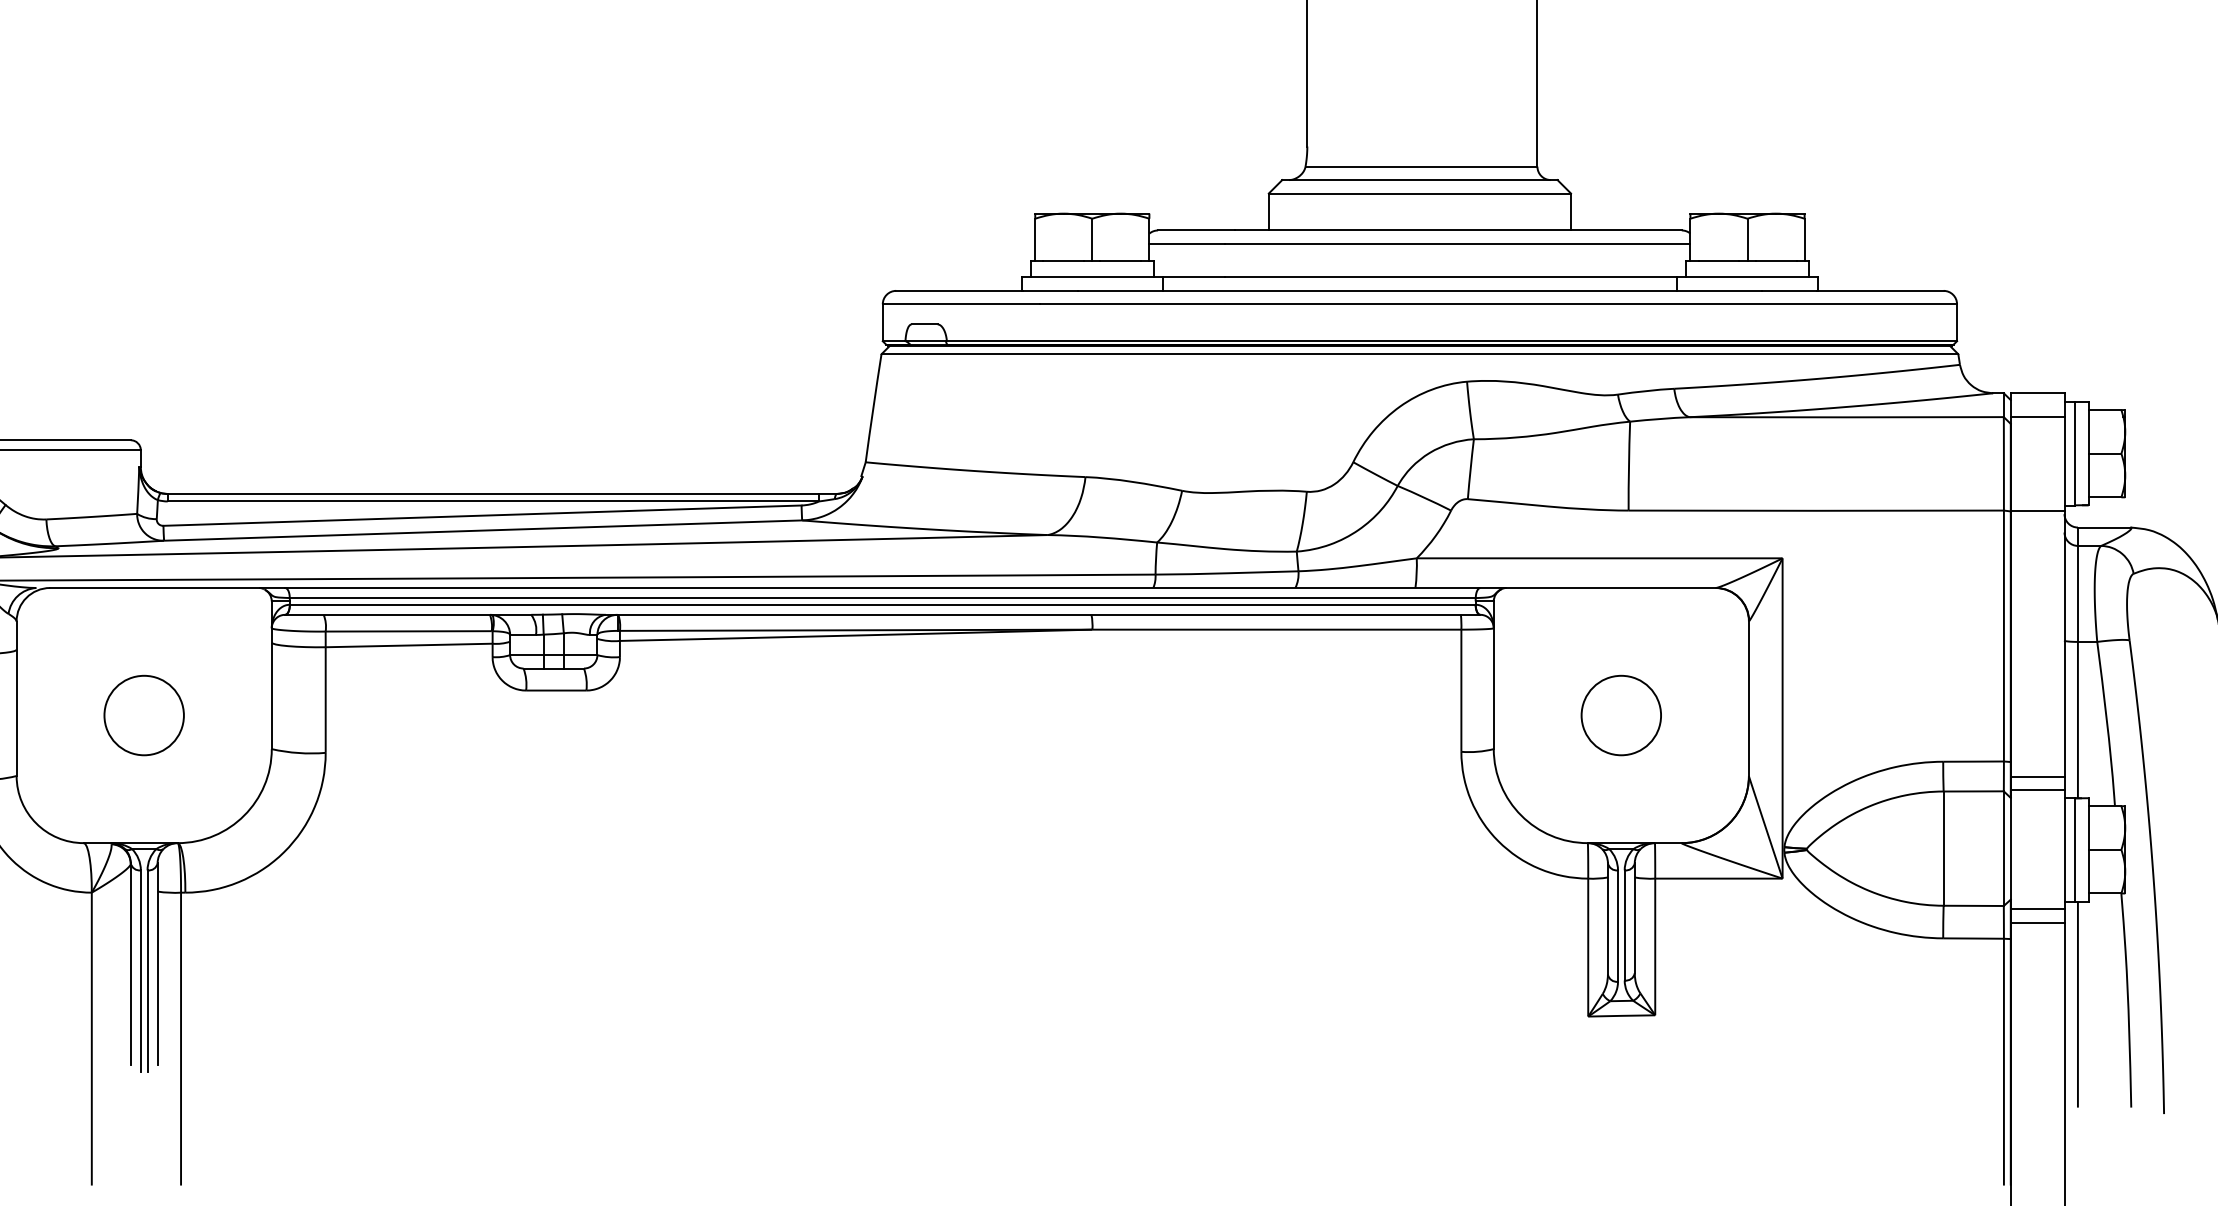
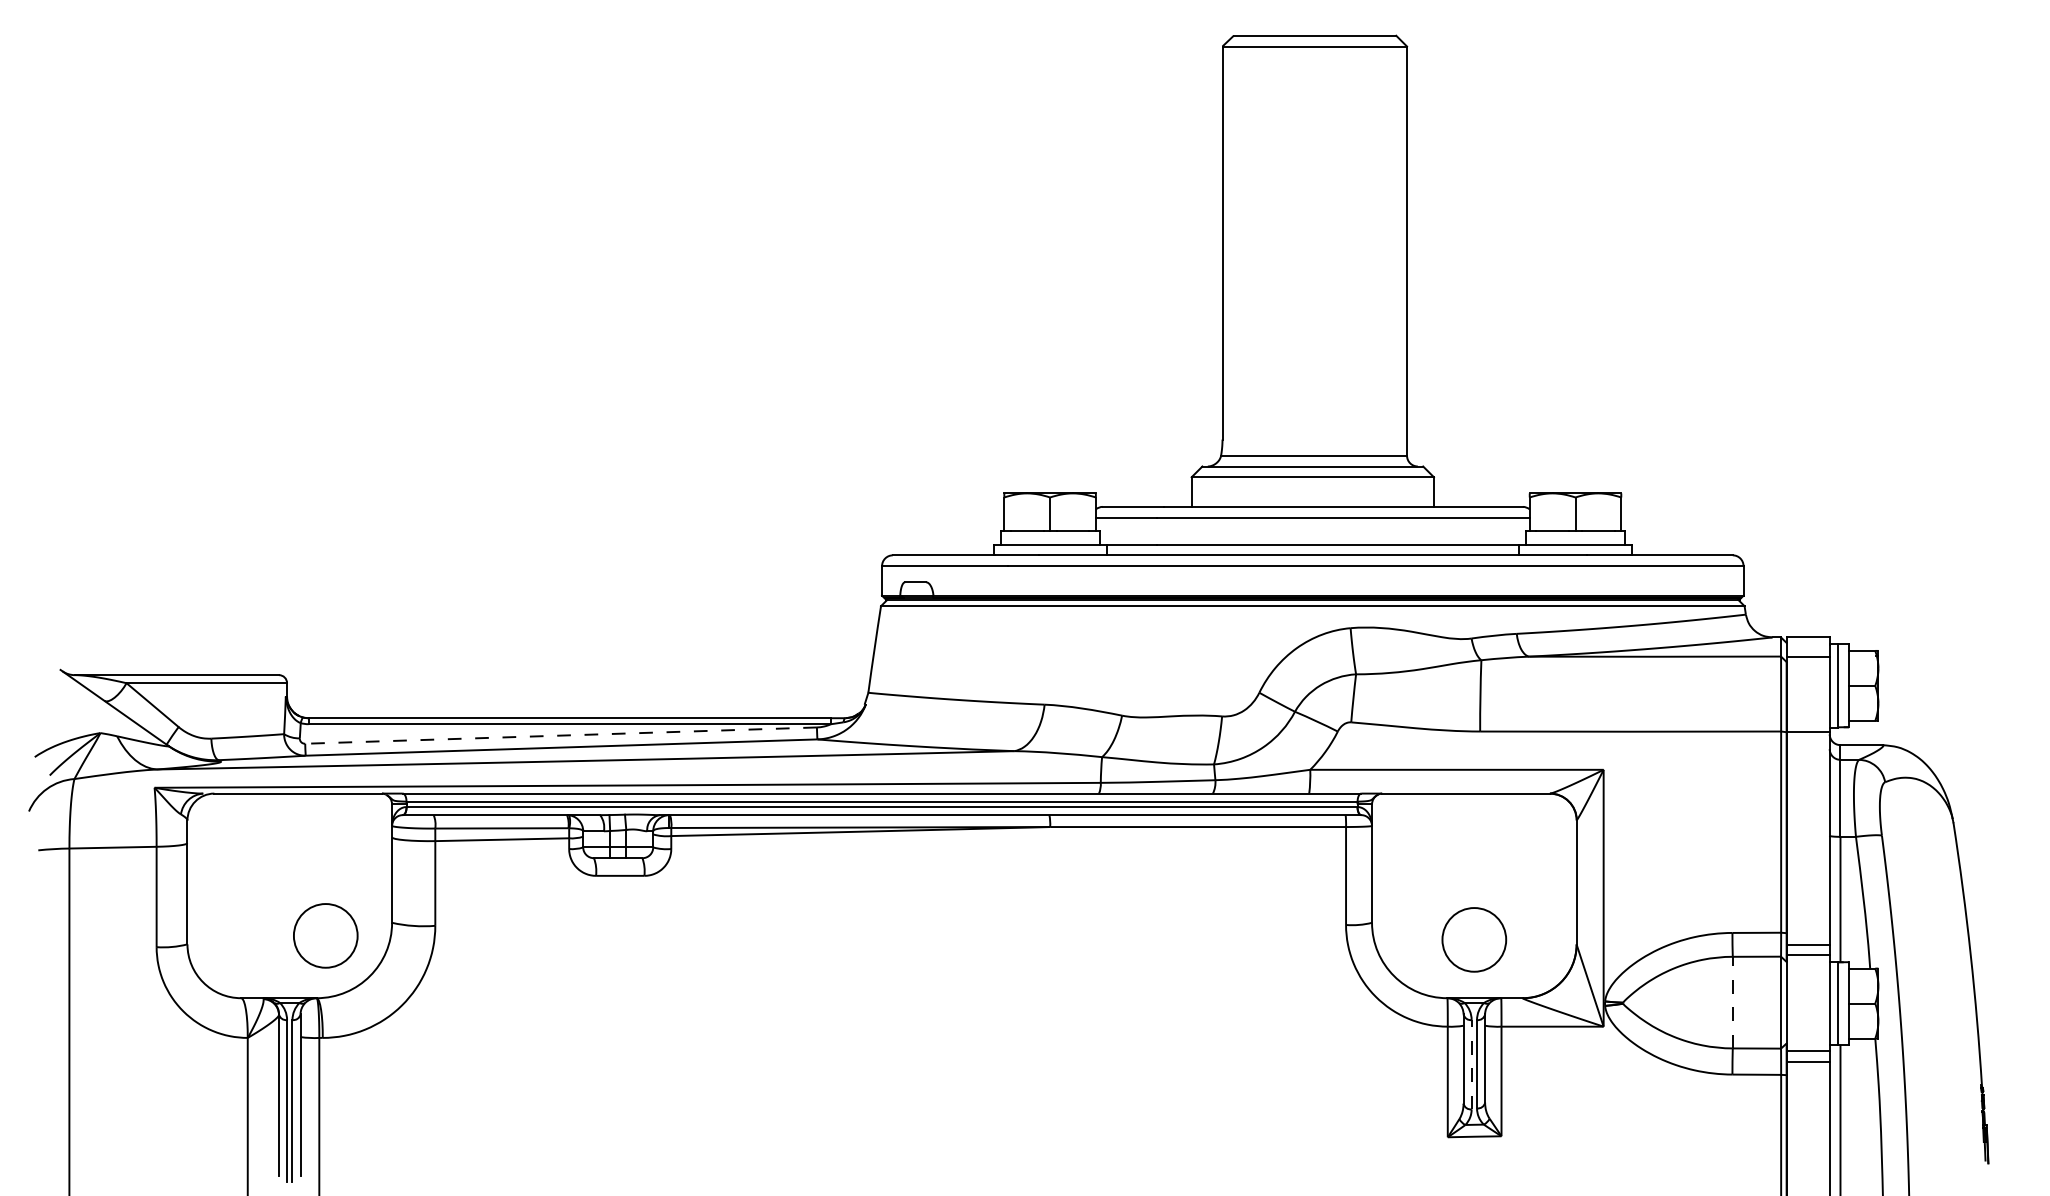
line: (483, 515) -> (561, 735), solid -> dashed
circle: (143, 715) -> (325, 935), moved
circle: (1621, 715) -> (1474, 939), moved
line: (1943, 848) -> (1732, 1002), solid -> dashed
line: (1617, 925) -> (1471, 1064), solid -> dashed

